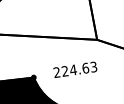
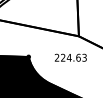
text: (74, 69) -> (70, 57), moved

